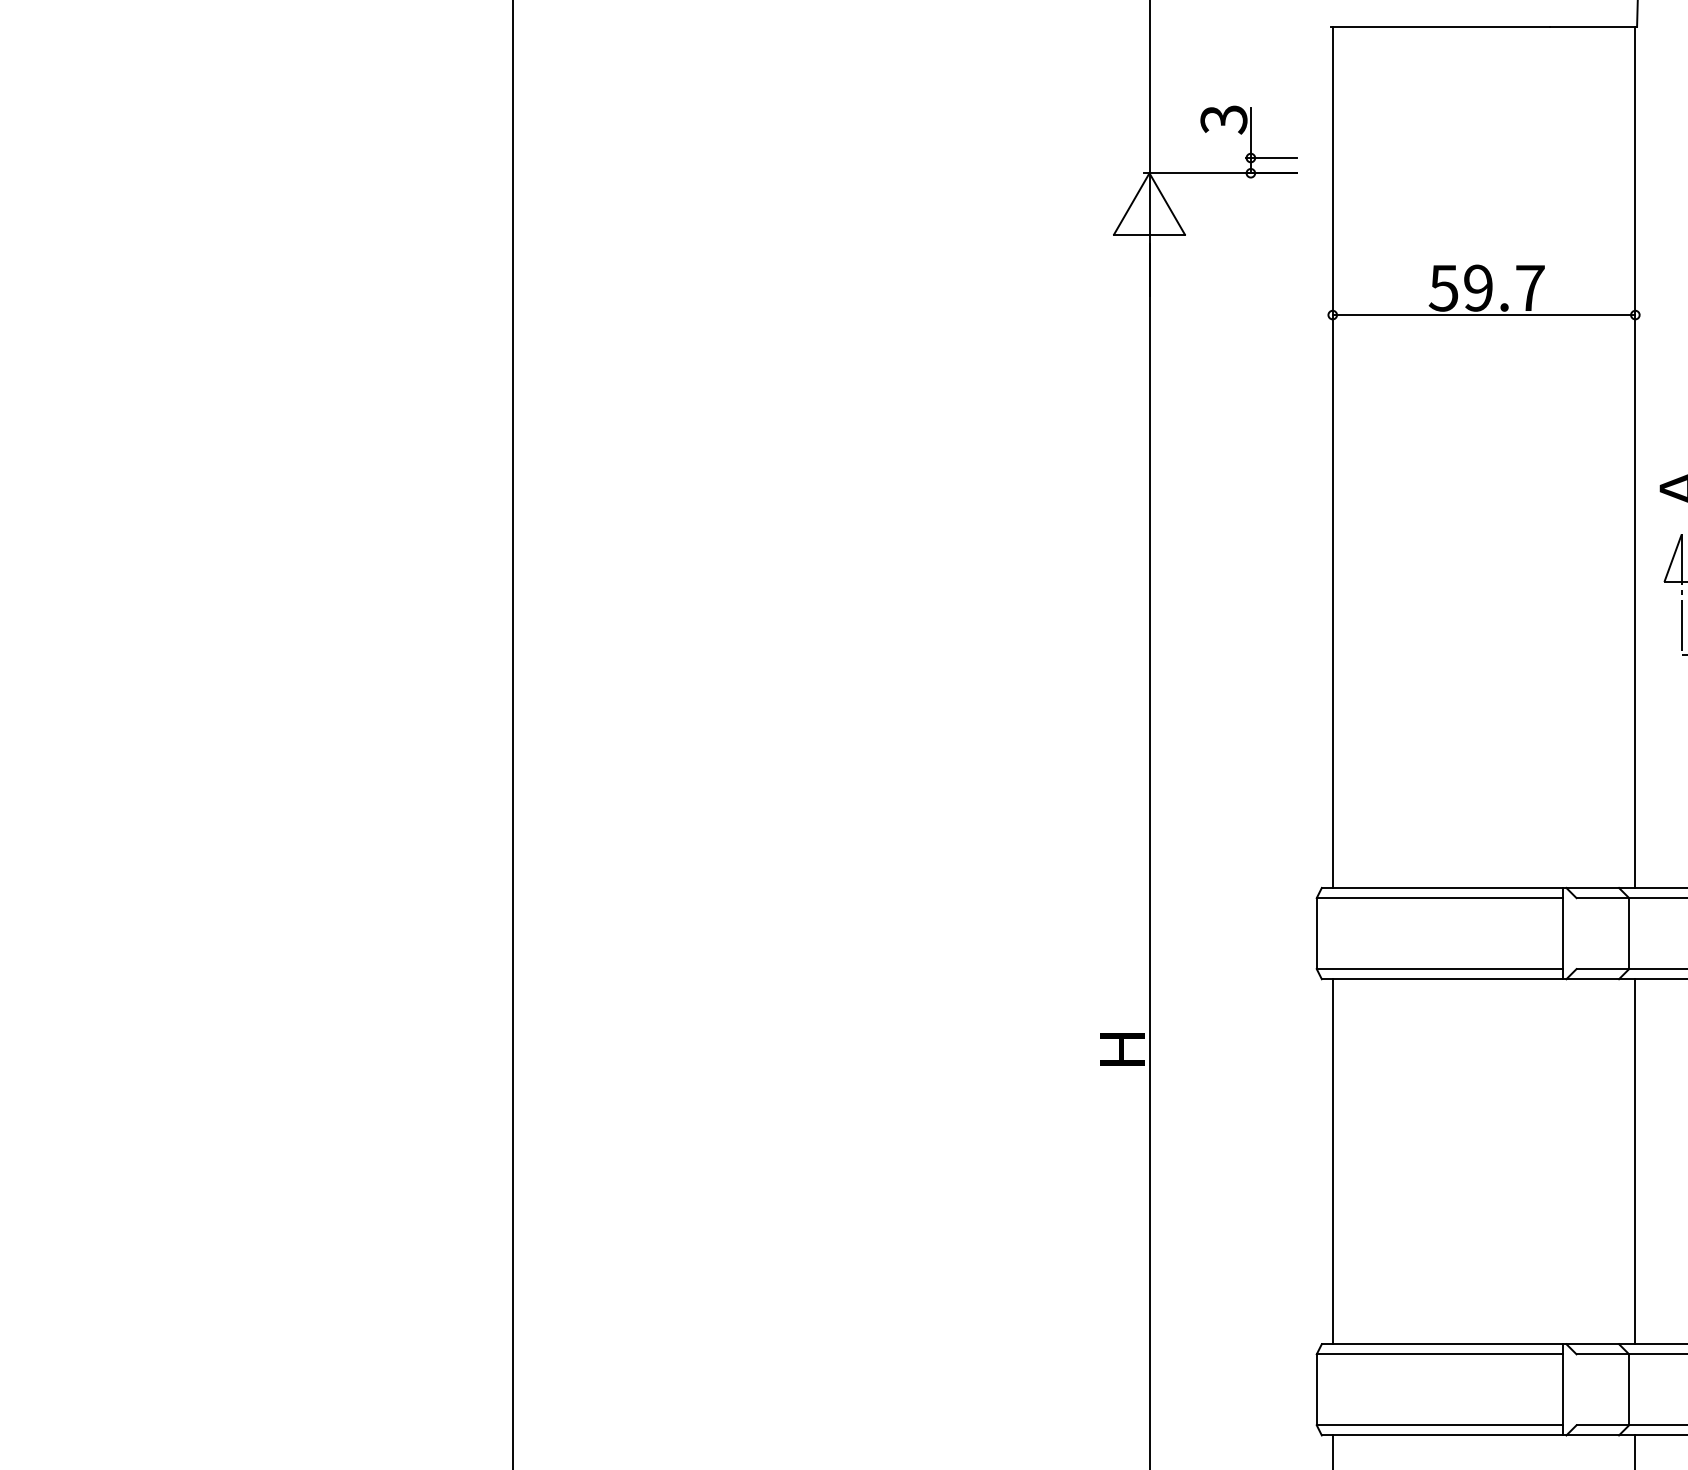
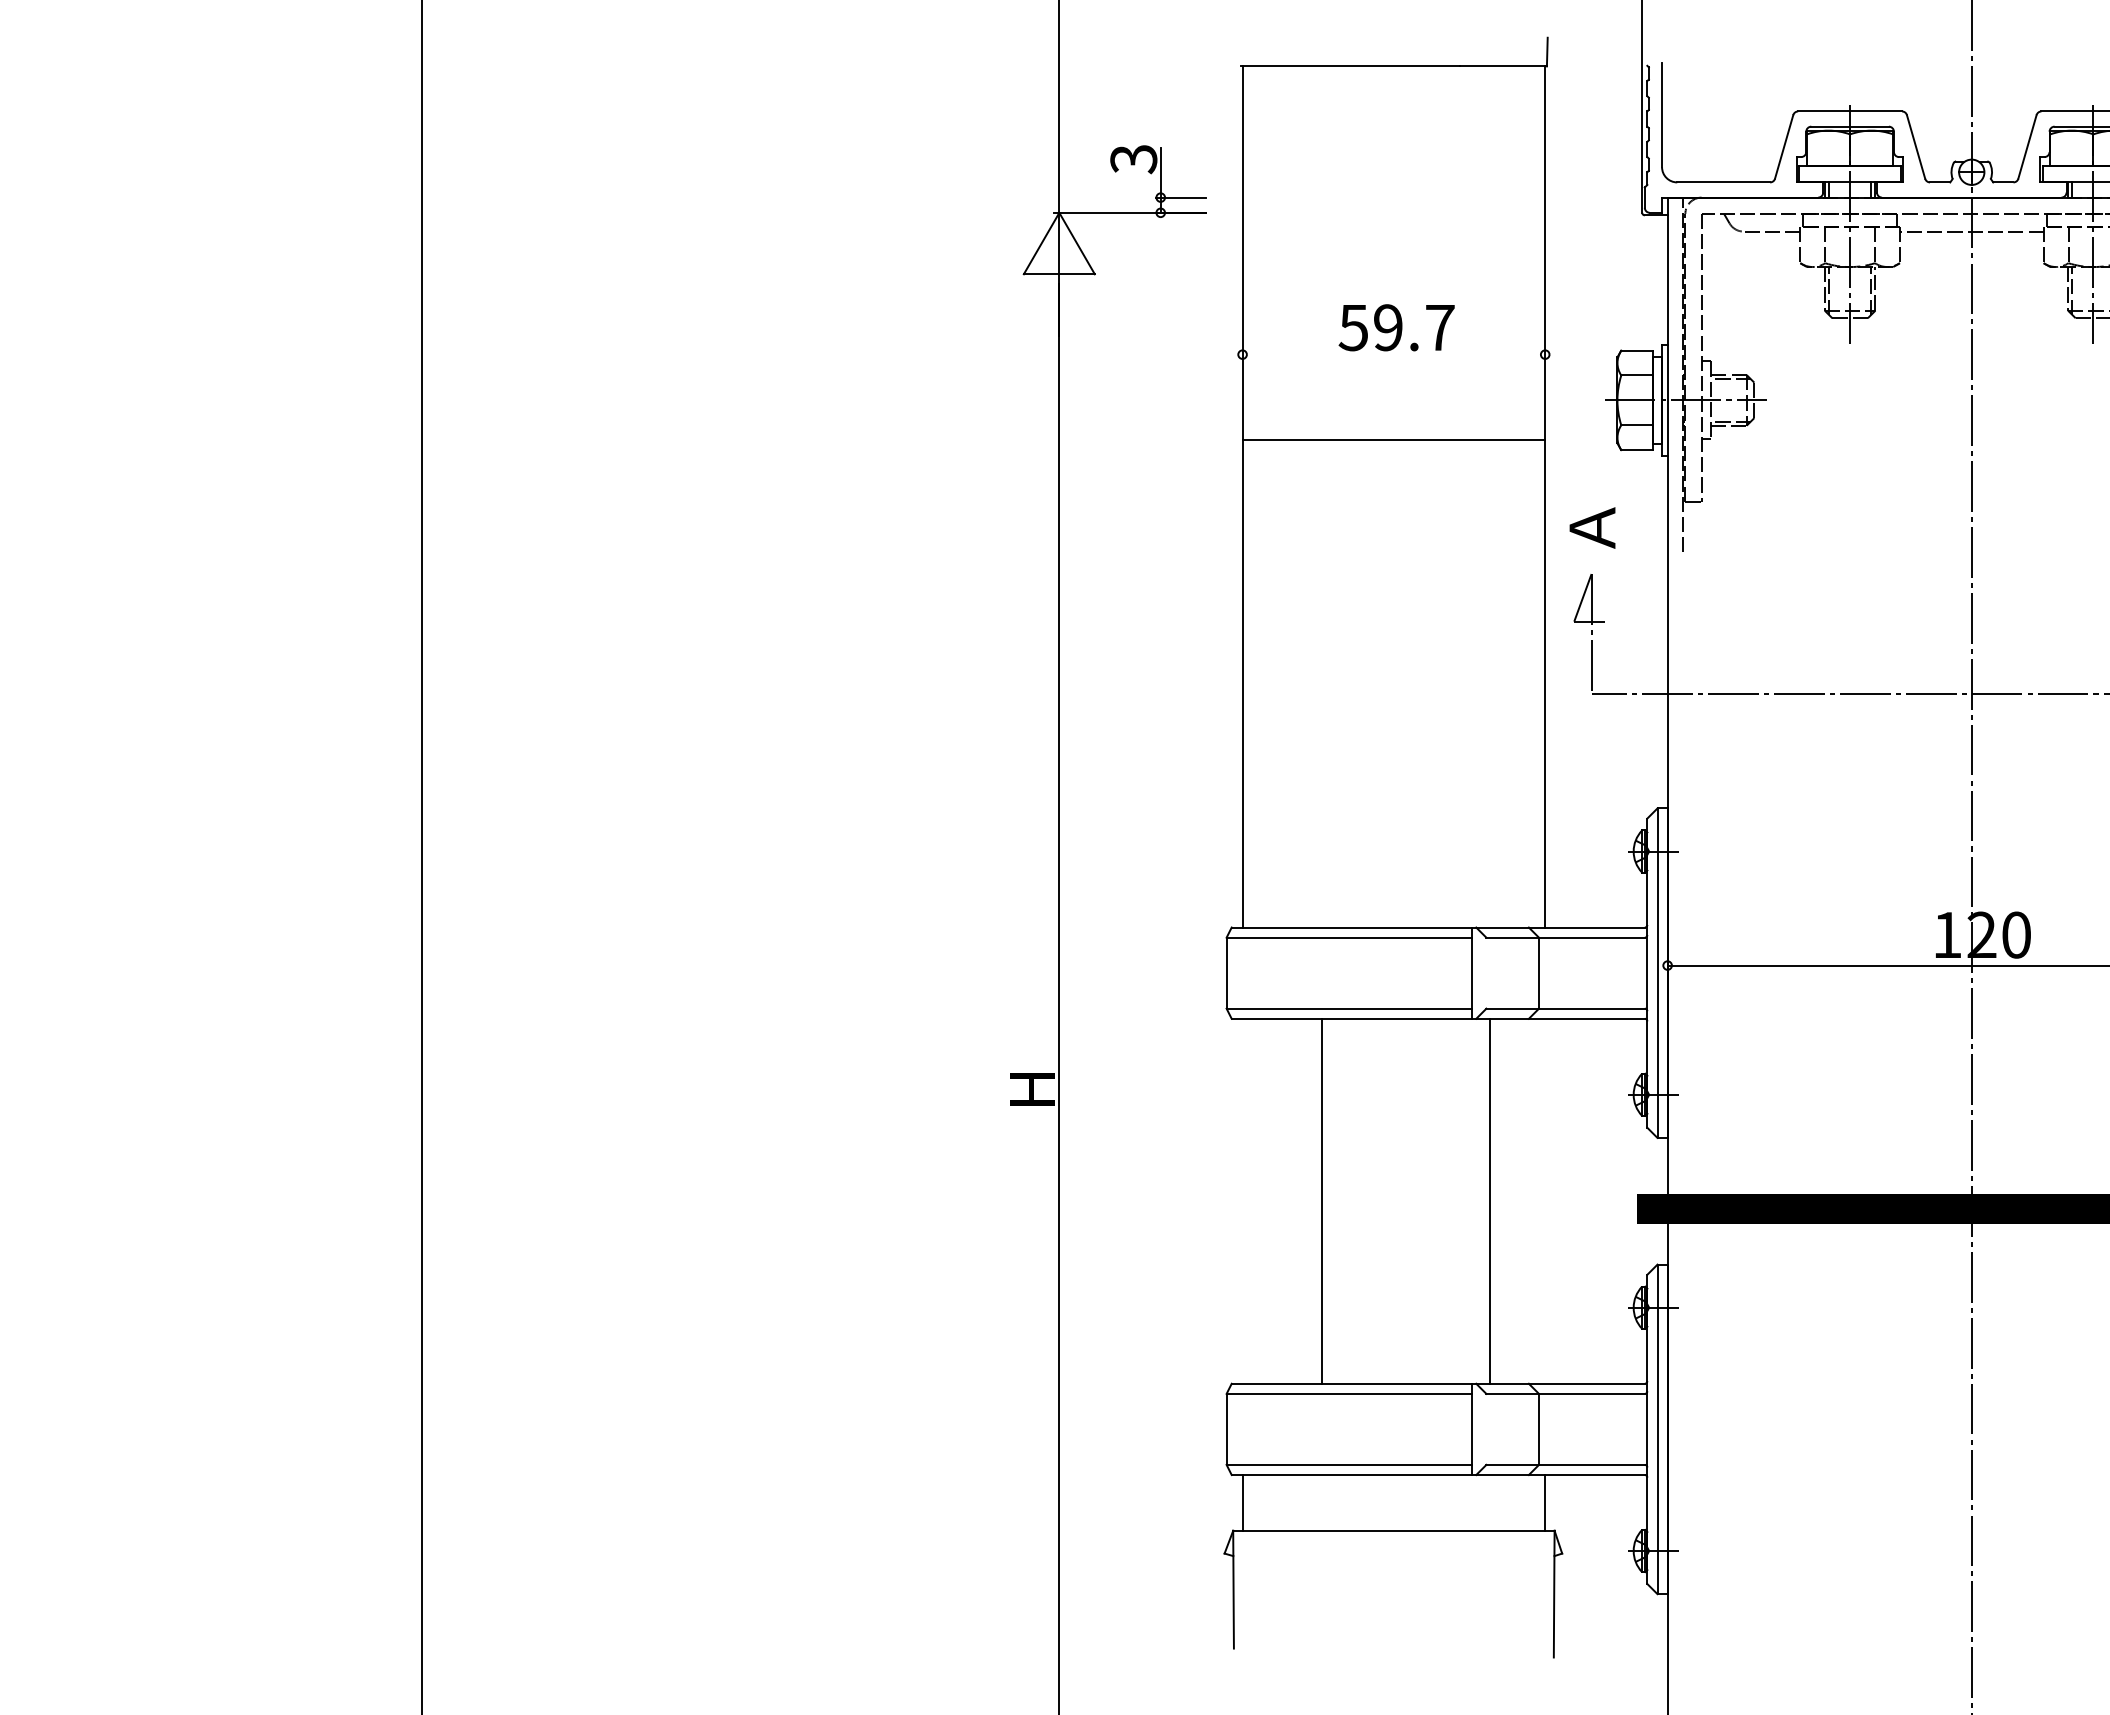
line: (1483, 314) -> (1393, 439), moved
line: (1332, 1160) -> (1321, 1200), moved
line: (1635, 1160) -> (1490, 1200), moved

